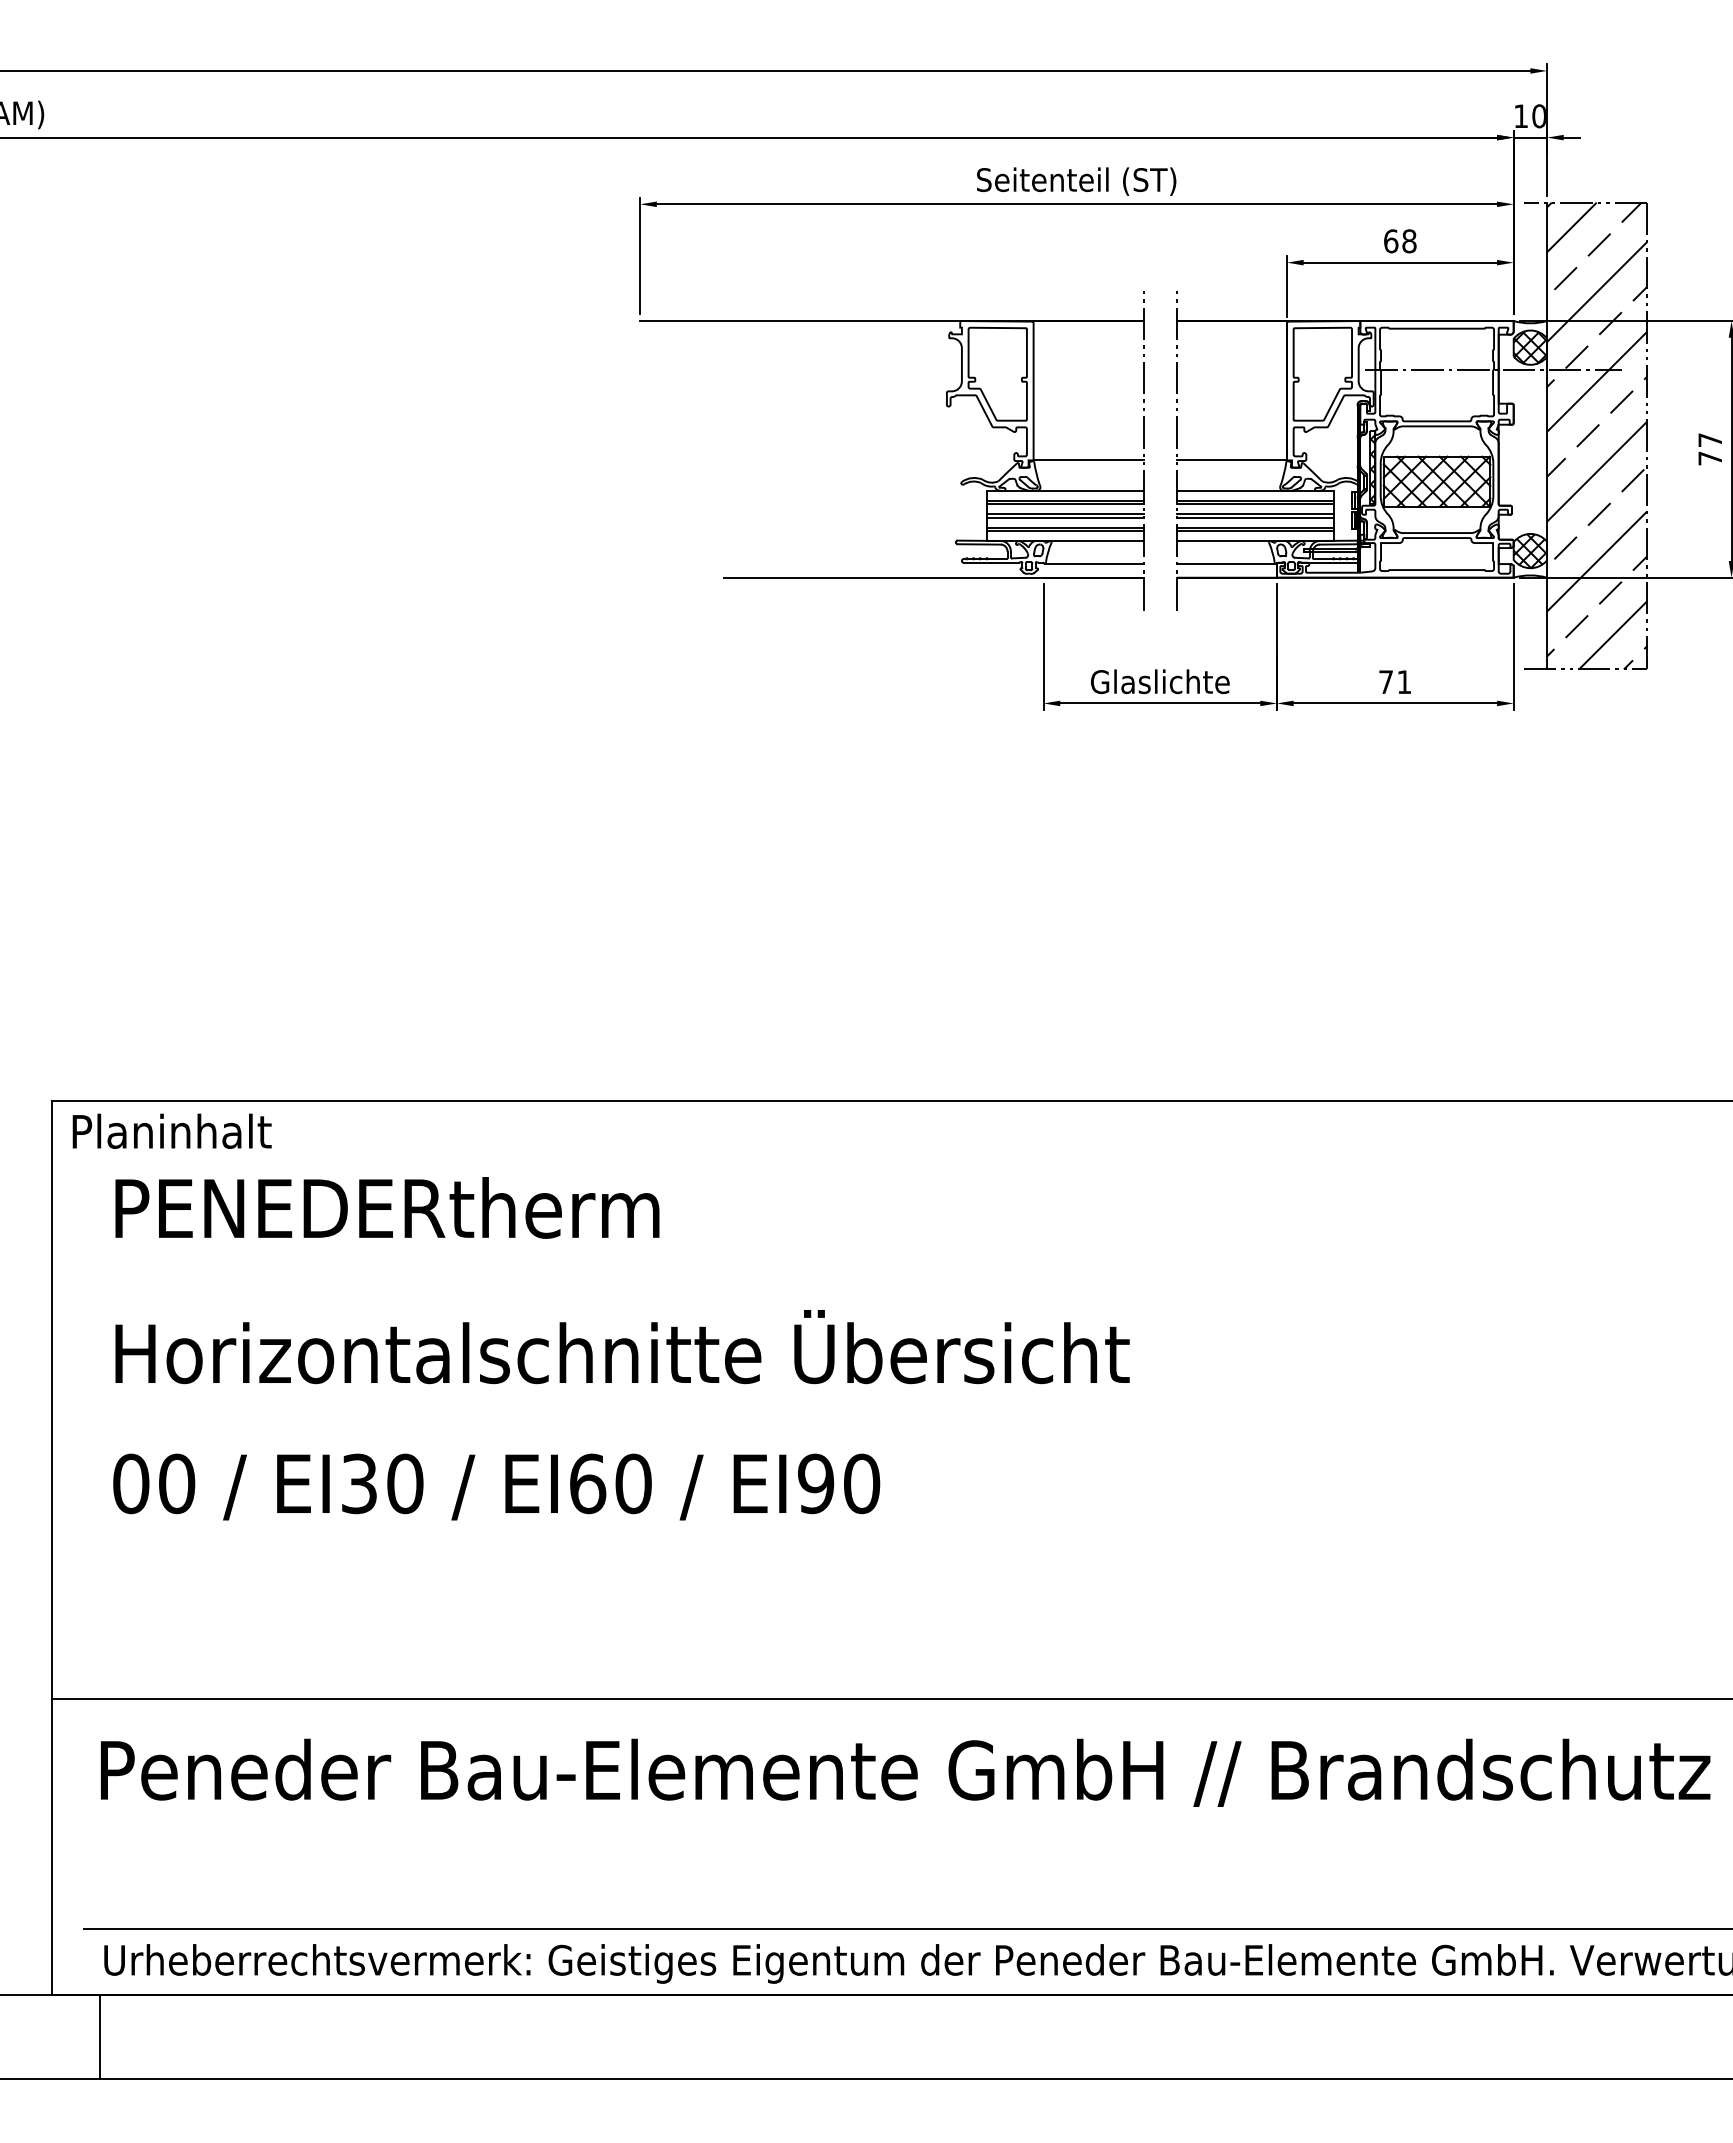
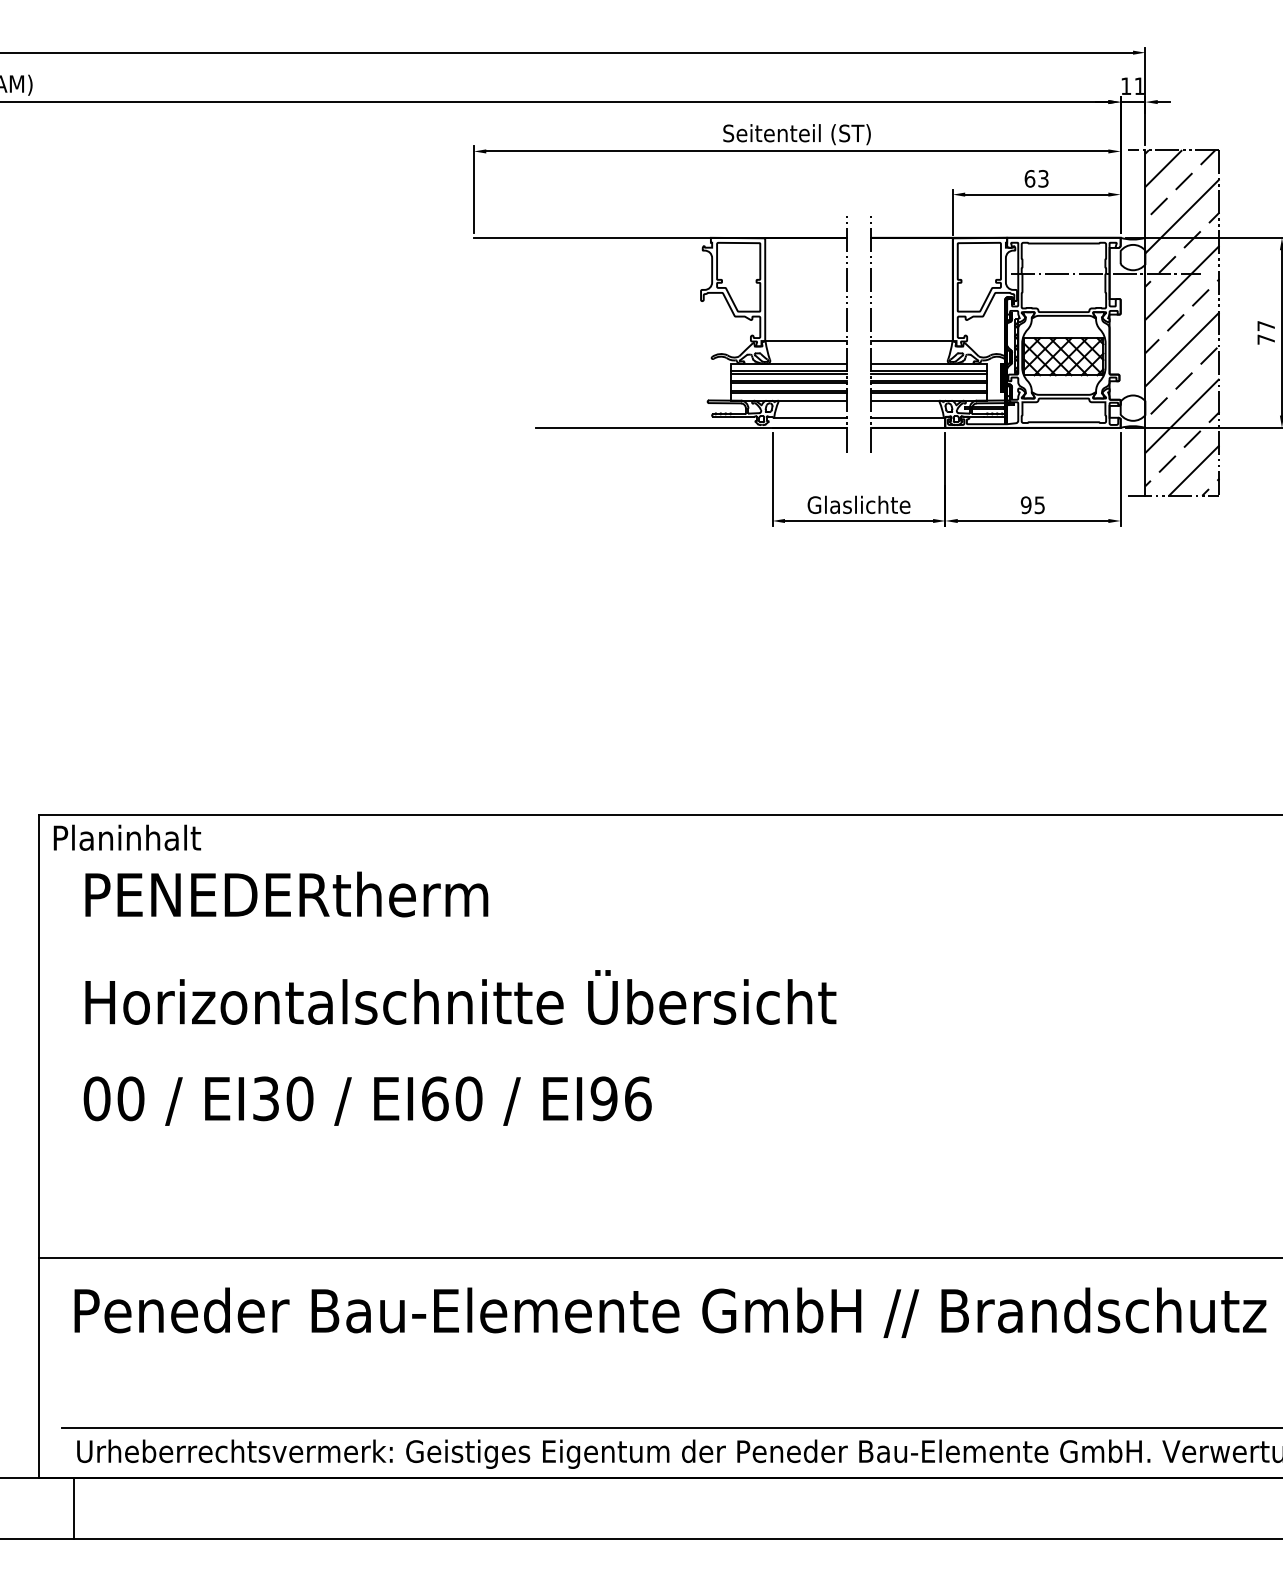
text: (1538, 116) -> (1139, 86), 10 -> 11
text: (1409, 241) -> (1043, 178), 68 -> 63
hatch: (1530, 347) -> (1133, 257), removed
hatch: (1530, 551) -> (1133, 408), removed
text: (1394, 682) -> (1032, 505), 71 -> 95
text: (862, 1483) -> (638, 1098), EI90 -> EI96

